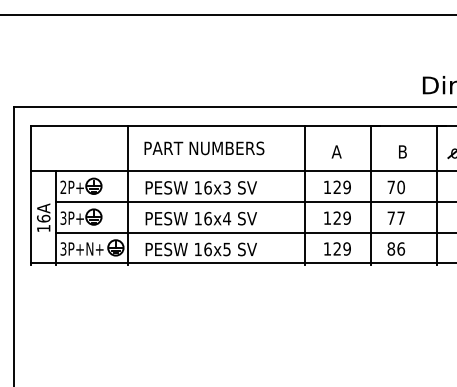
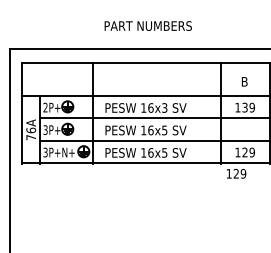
text: (204, 148) -> (148, 26), moved
text: (336, 151) -> (244, 81), A -> B
text: (336, 187) -> (244, 107), 129 -> 139
text: (337, 217) -> (236, 173), moved
text: (227, 218) -> (165, 130), 16x4 -> 16x5
text: (43, 228) -> (31, 137), 16A -> 76A

